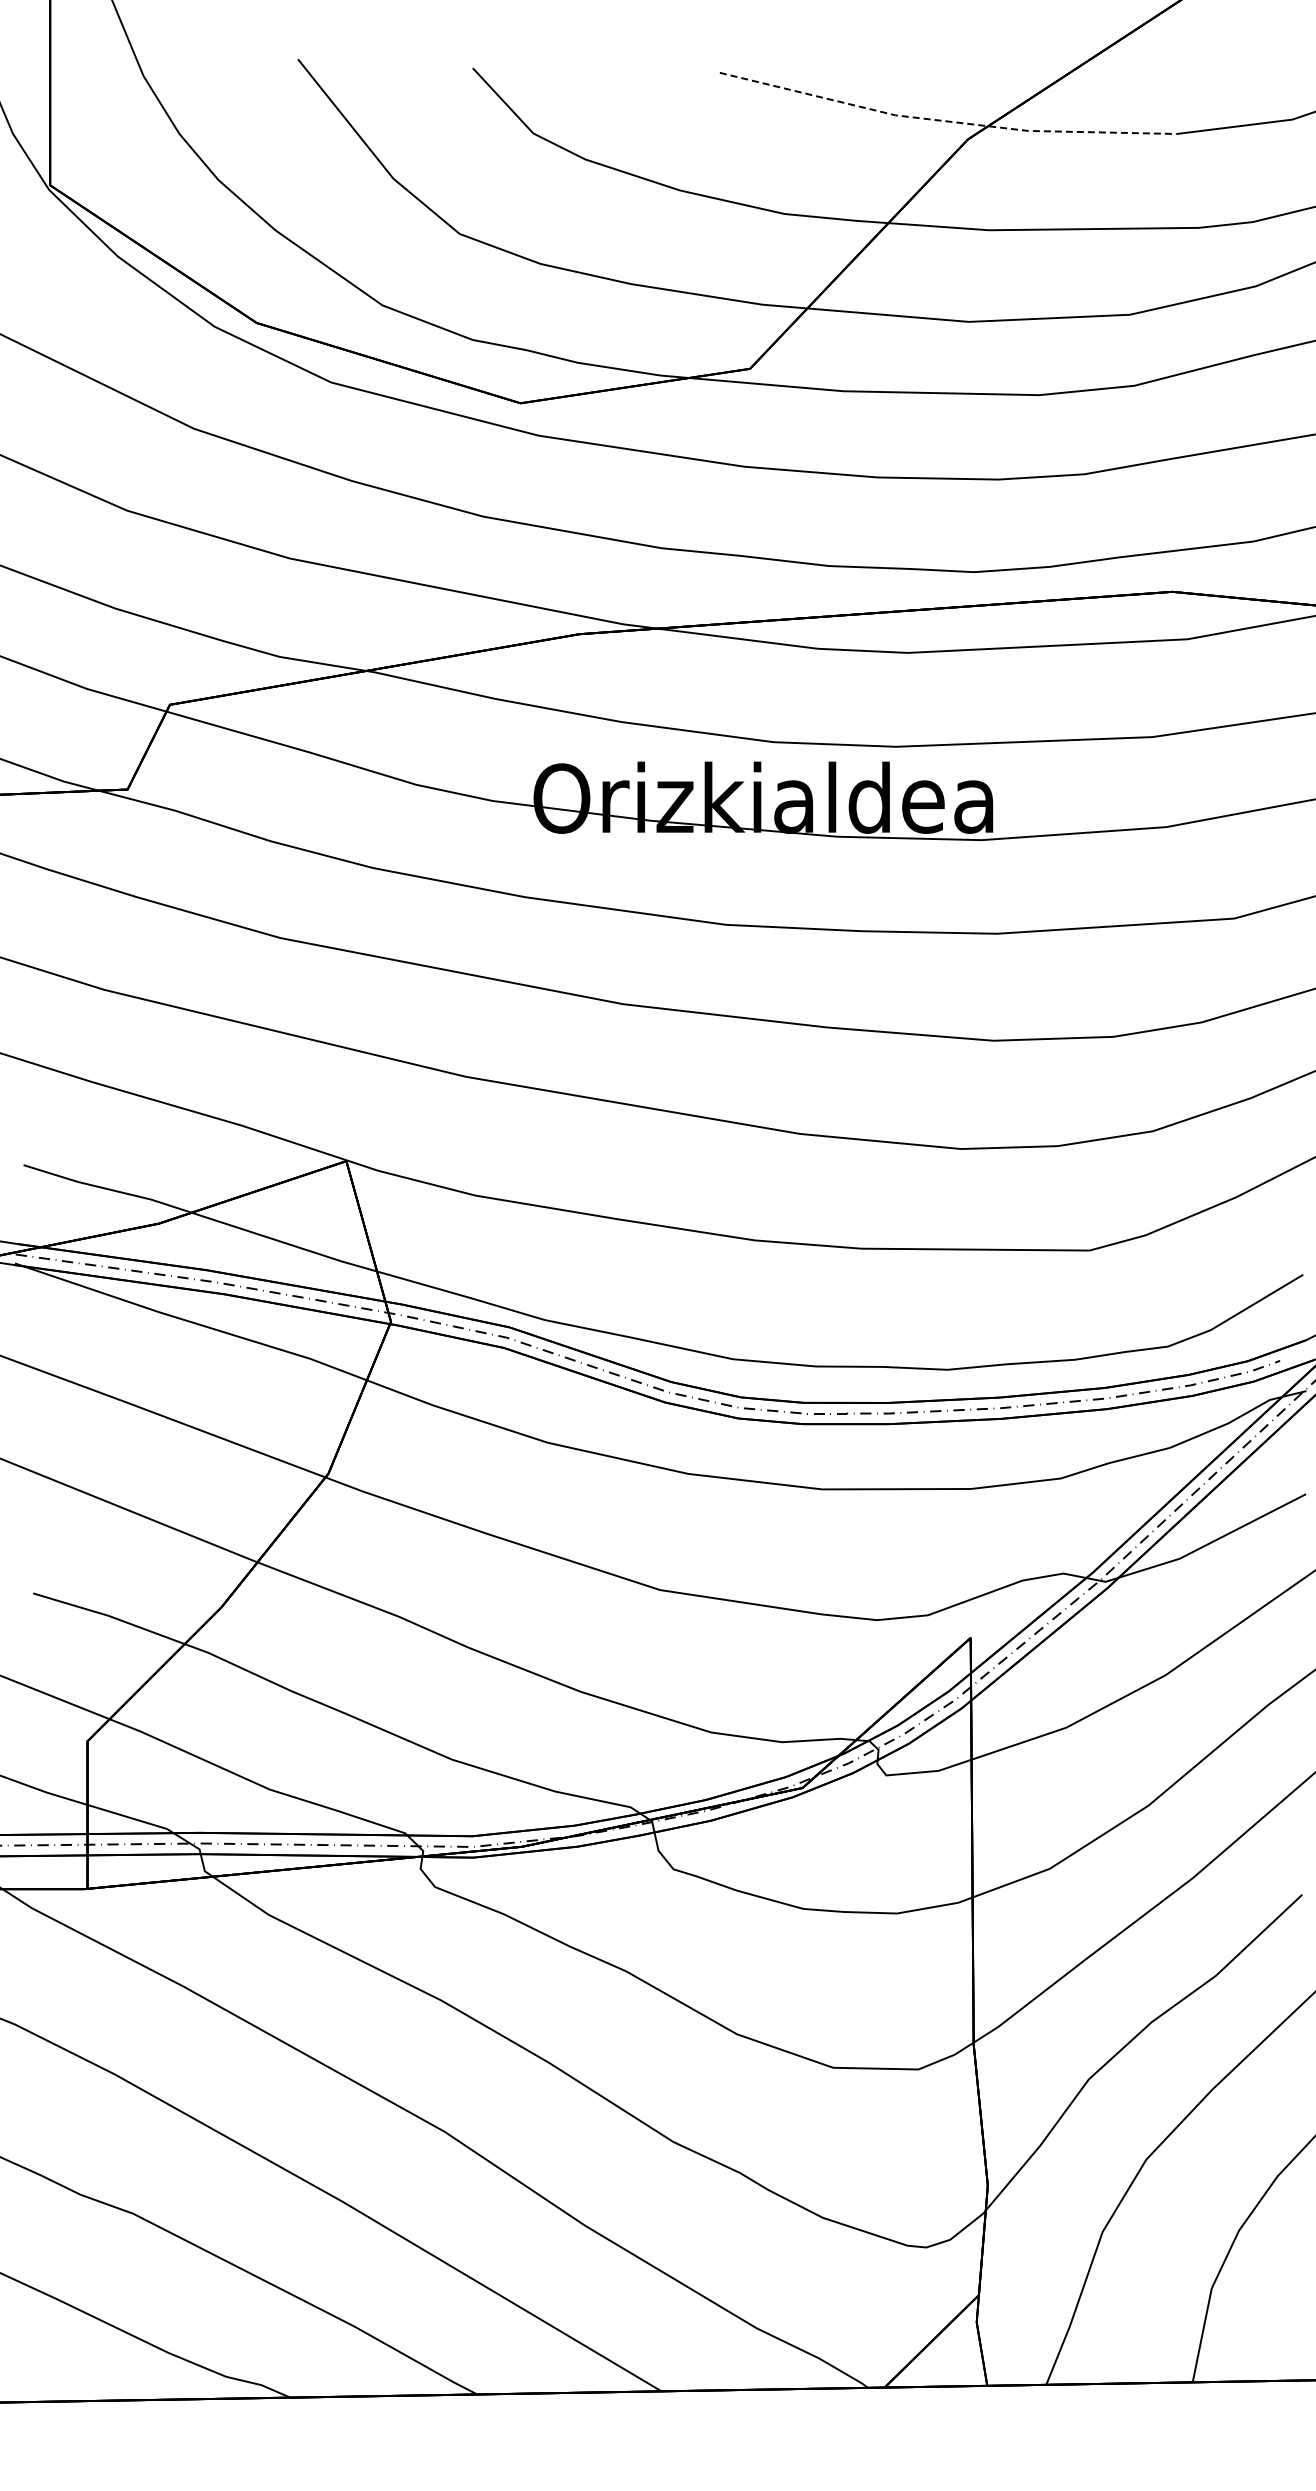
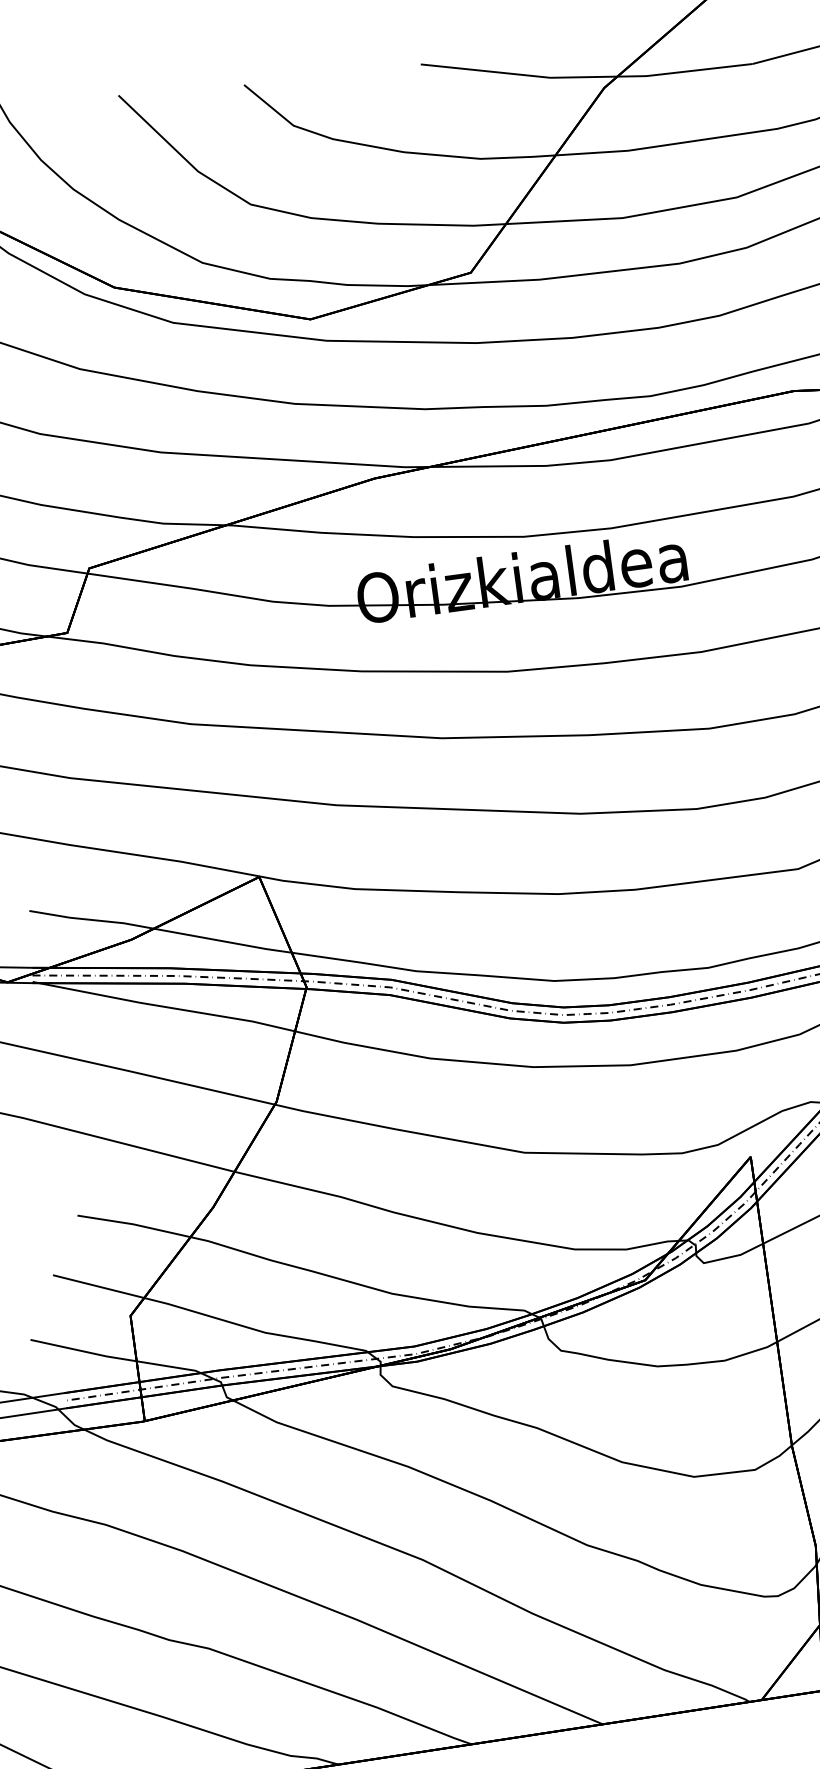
line: (946, 121) -> (587, 77), dashed -> solid

